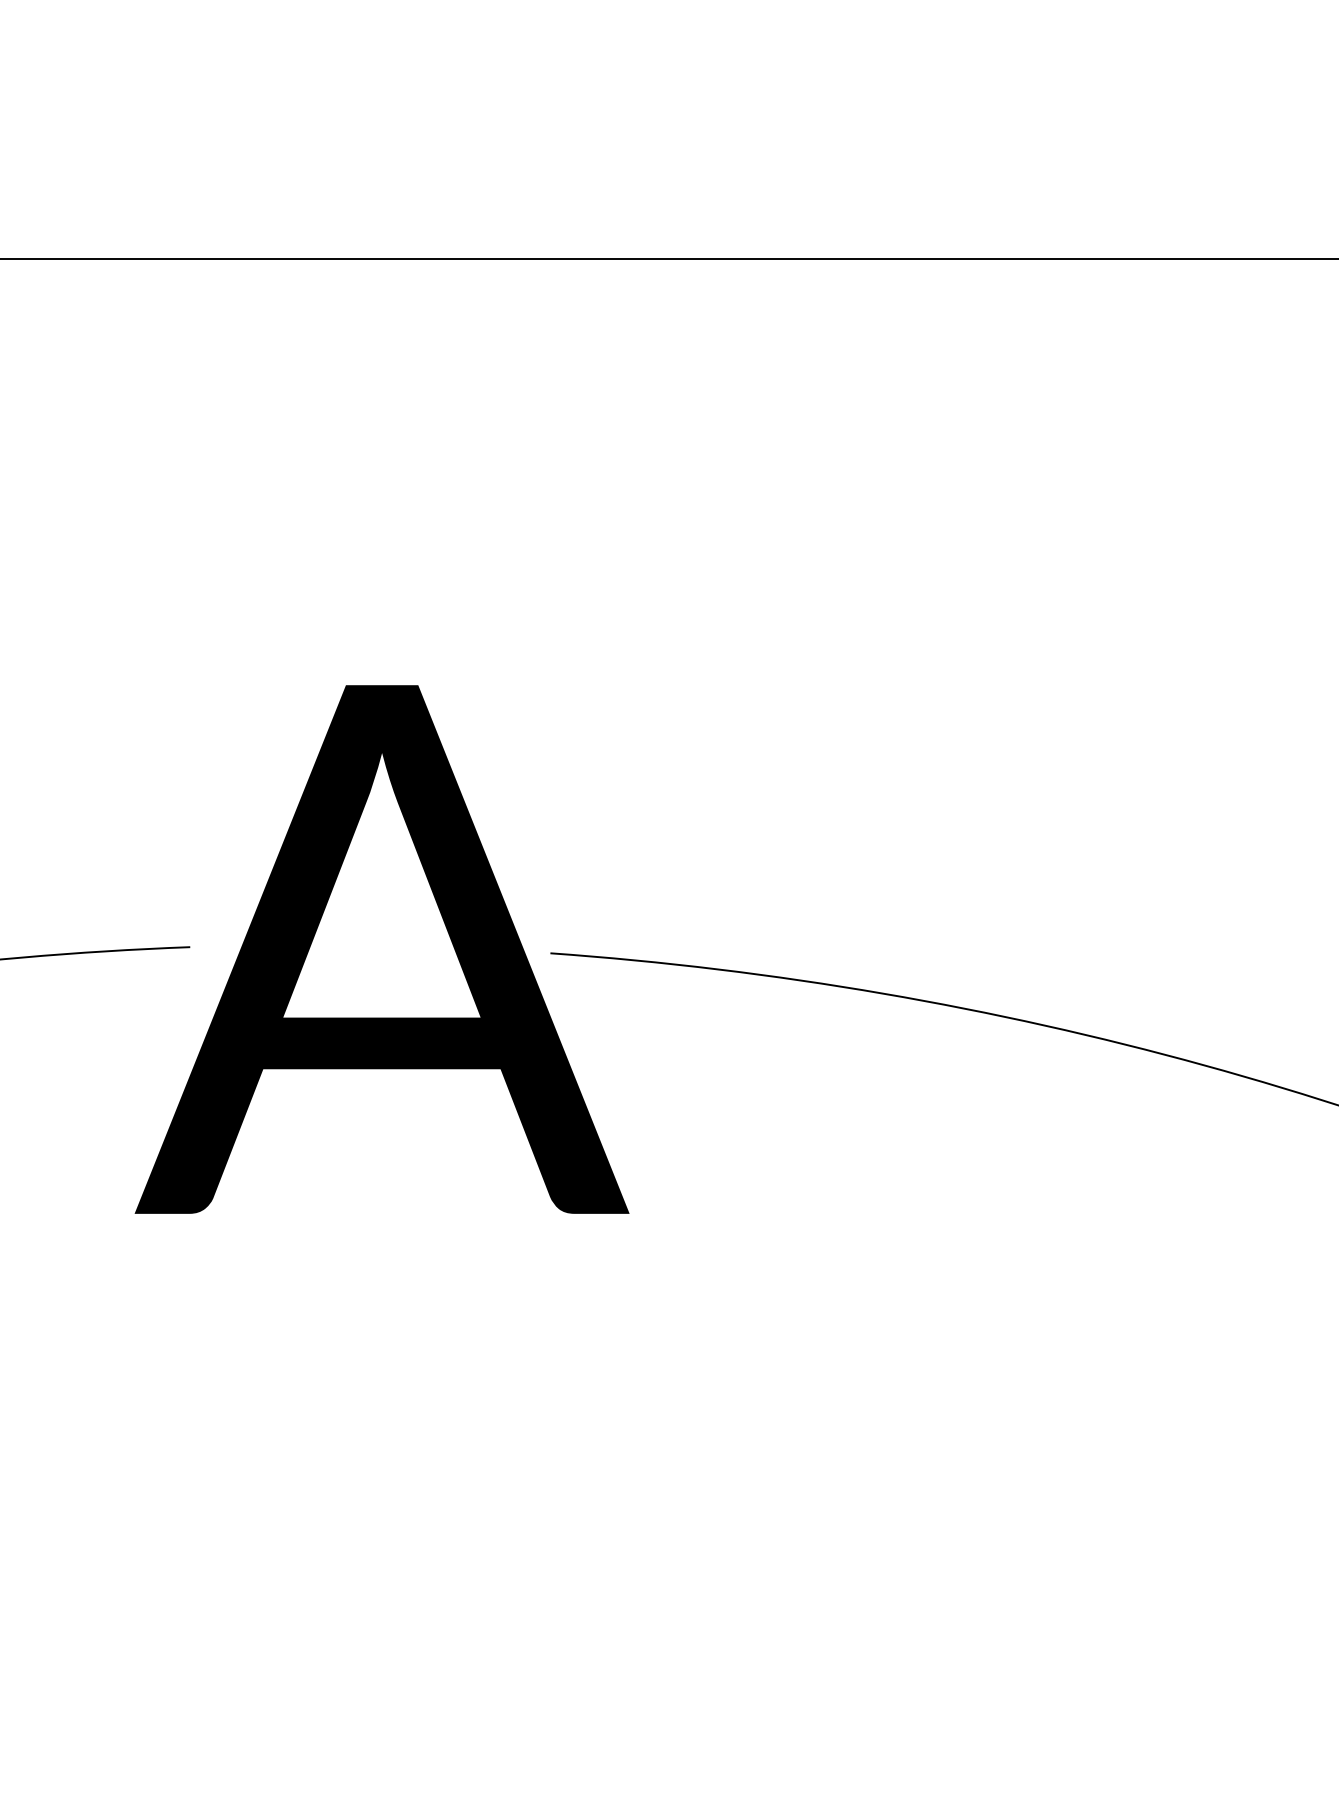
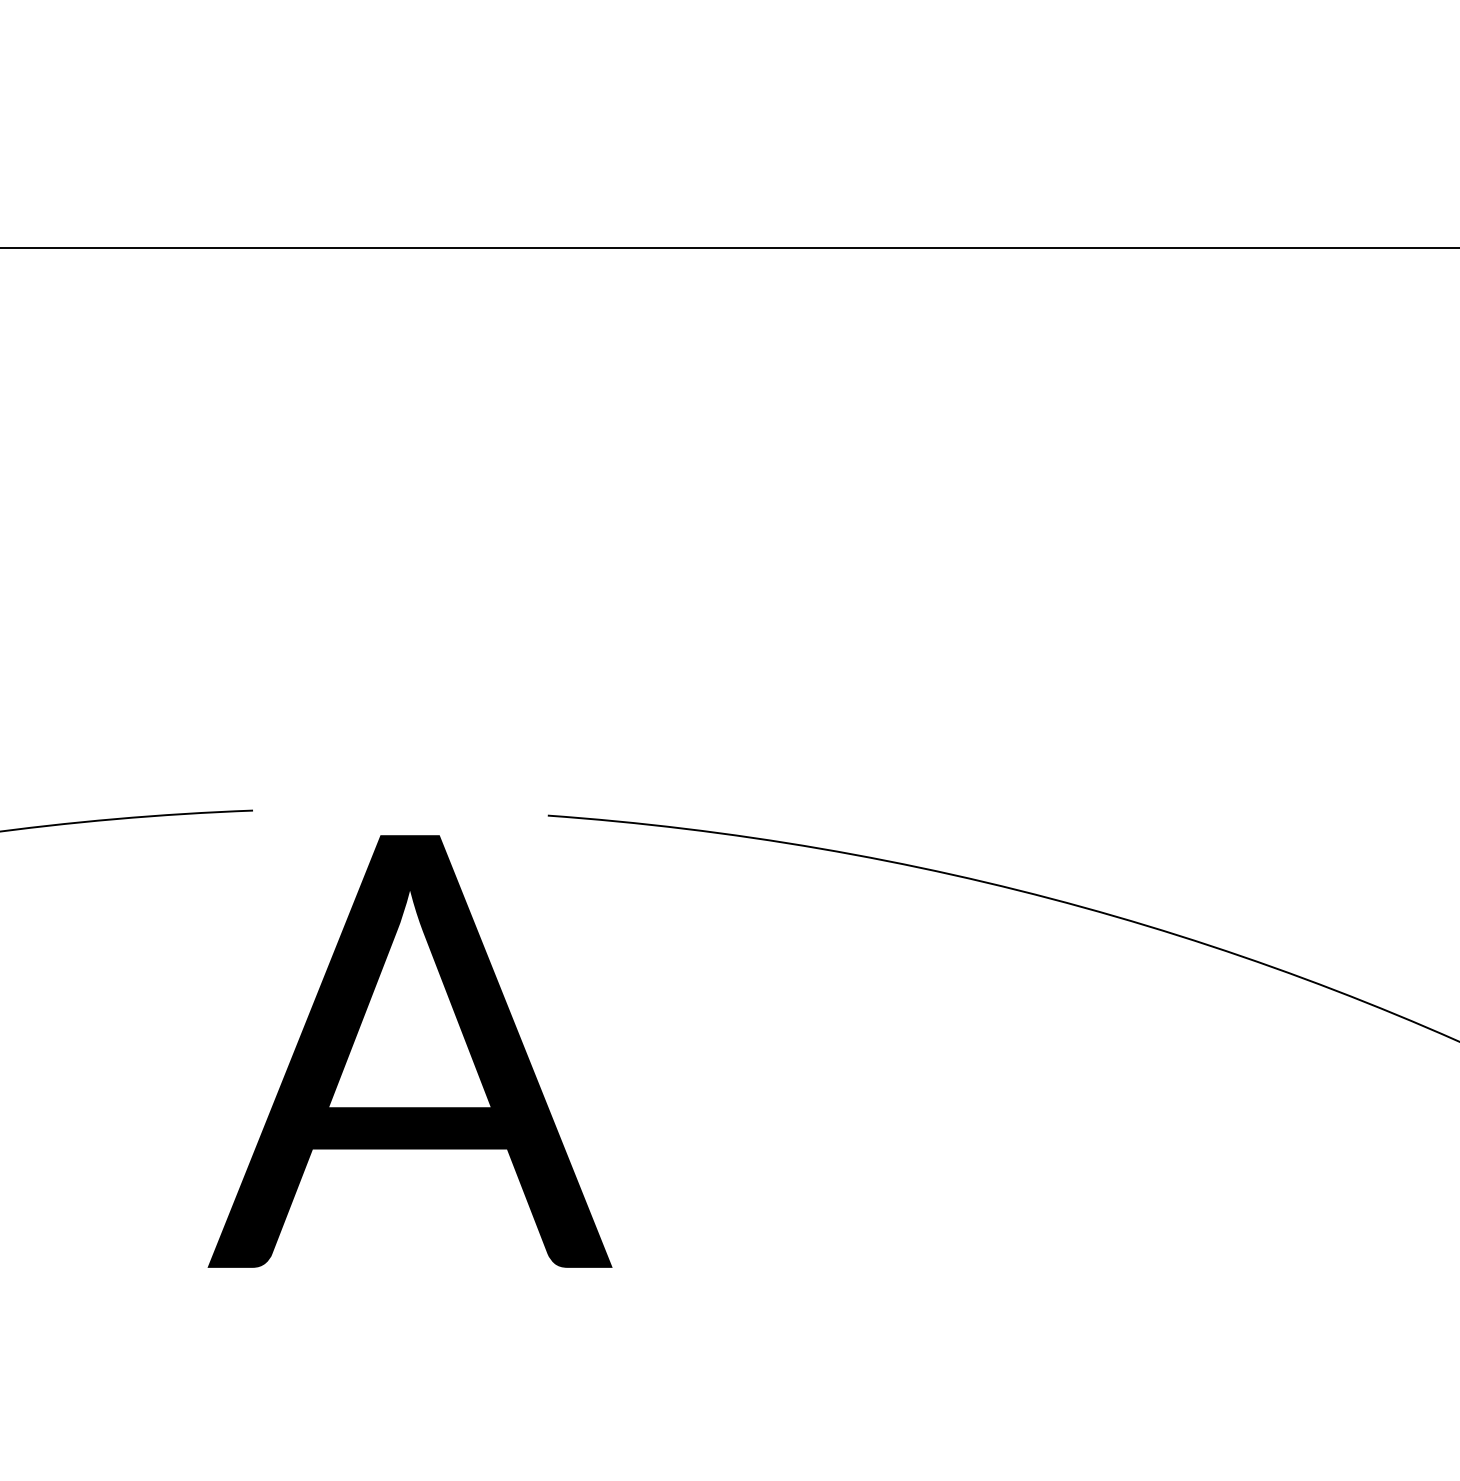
text: (381, 949) -> (409, 1051), moved

